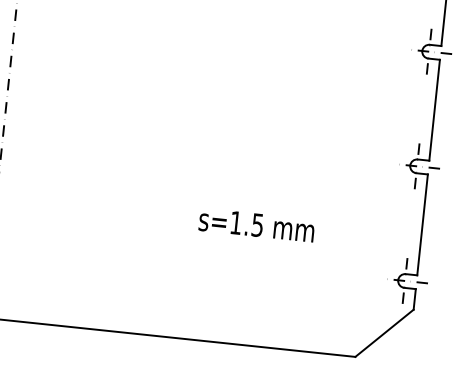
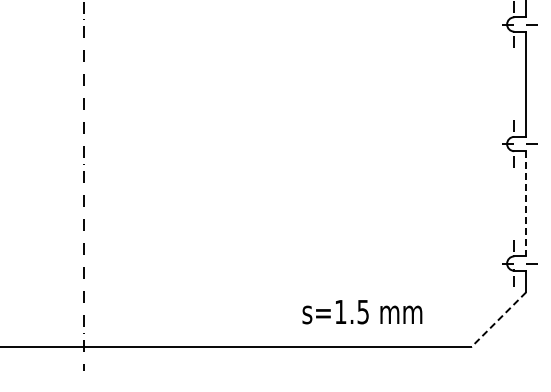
line: (422, 224) -> (526, 203), solid -> dashed
text: (256, 225) -> (362, 312), moved
line: (384, 333) -> (498, 319), solid -> dashed

